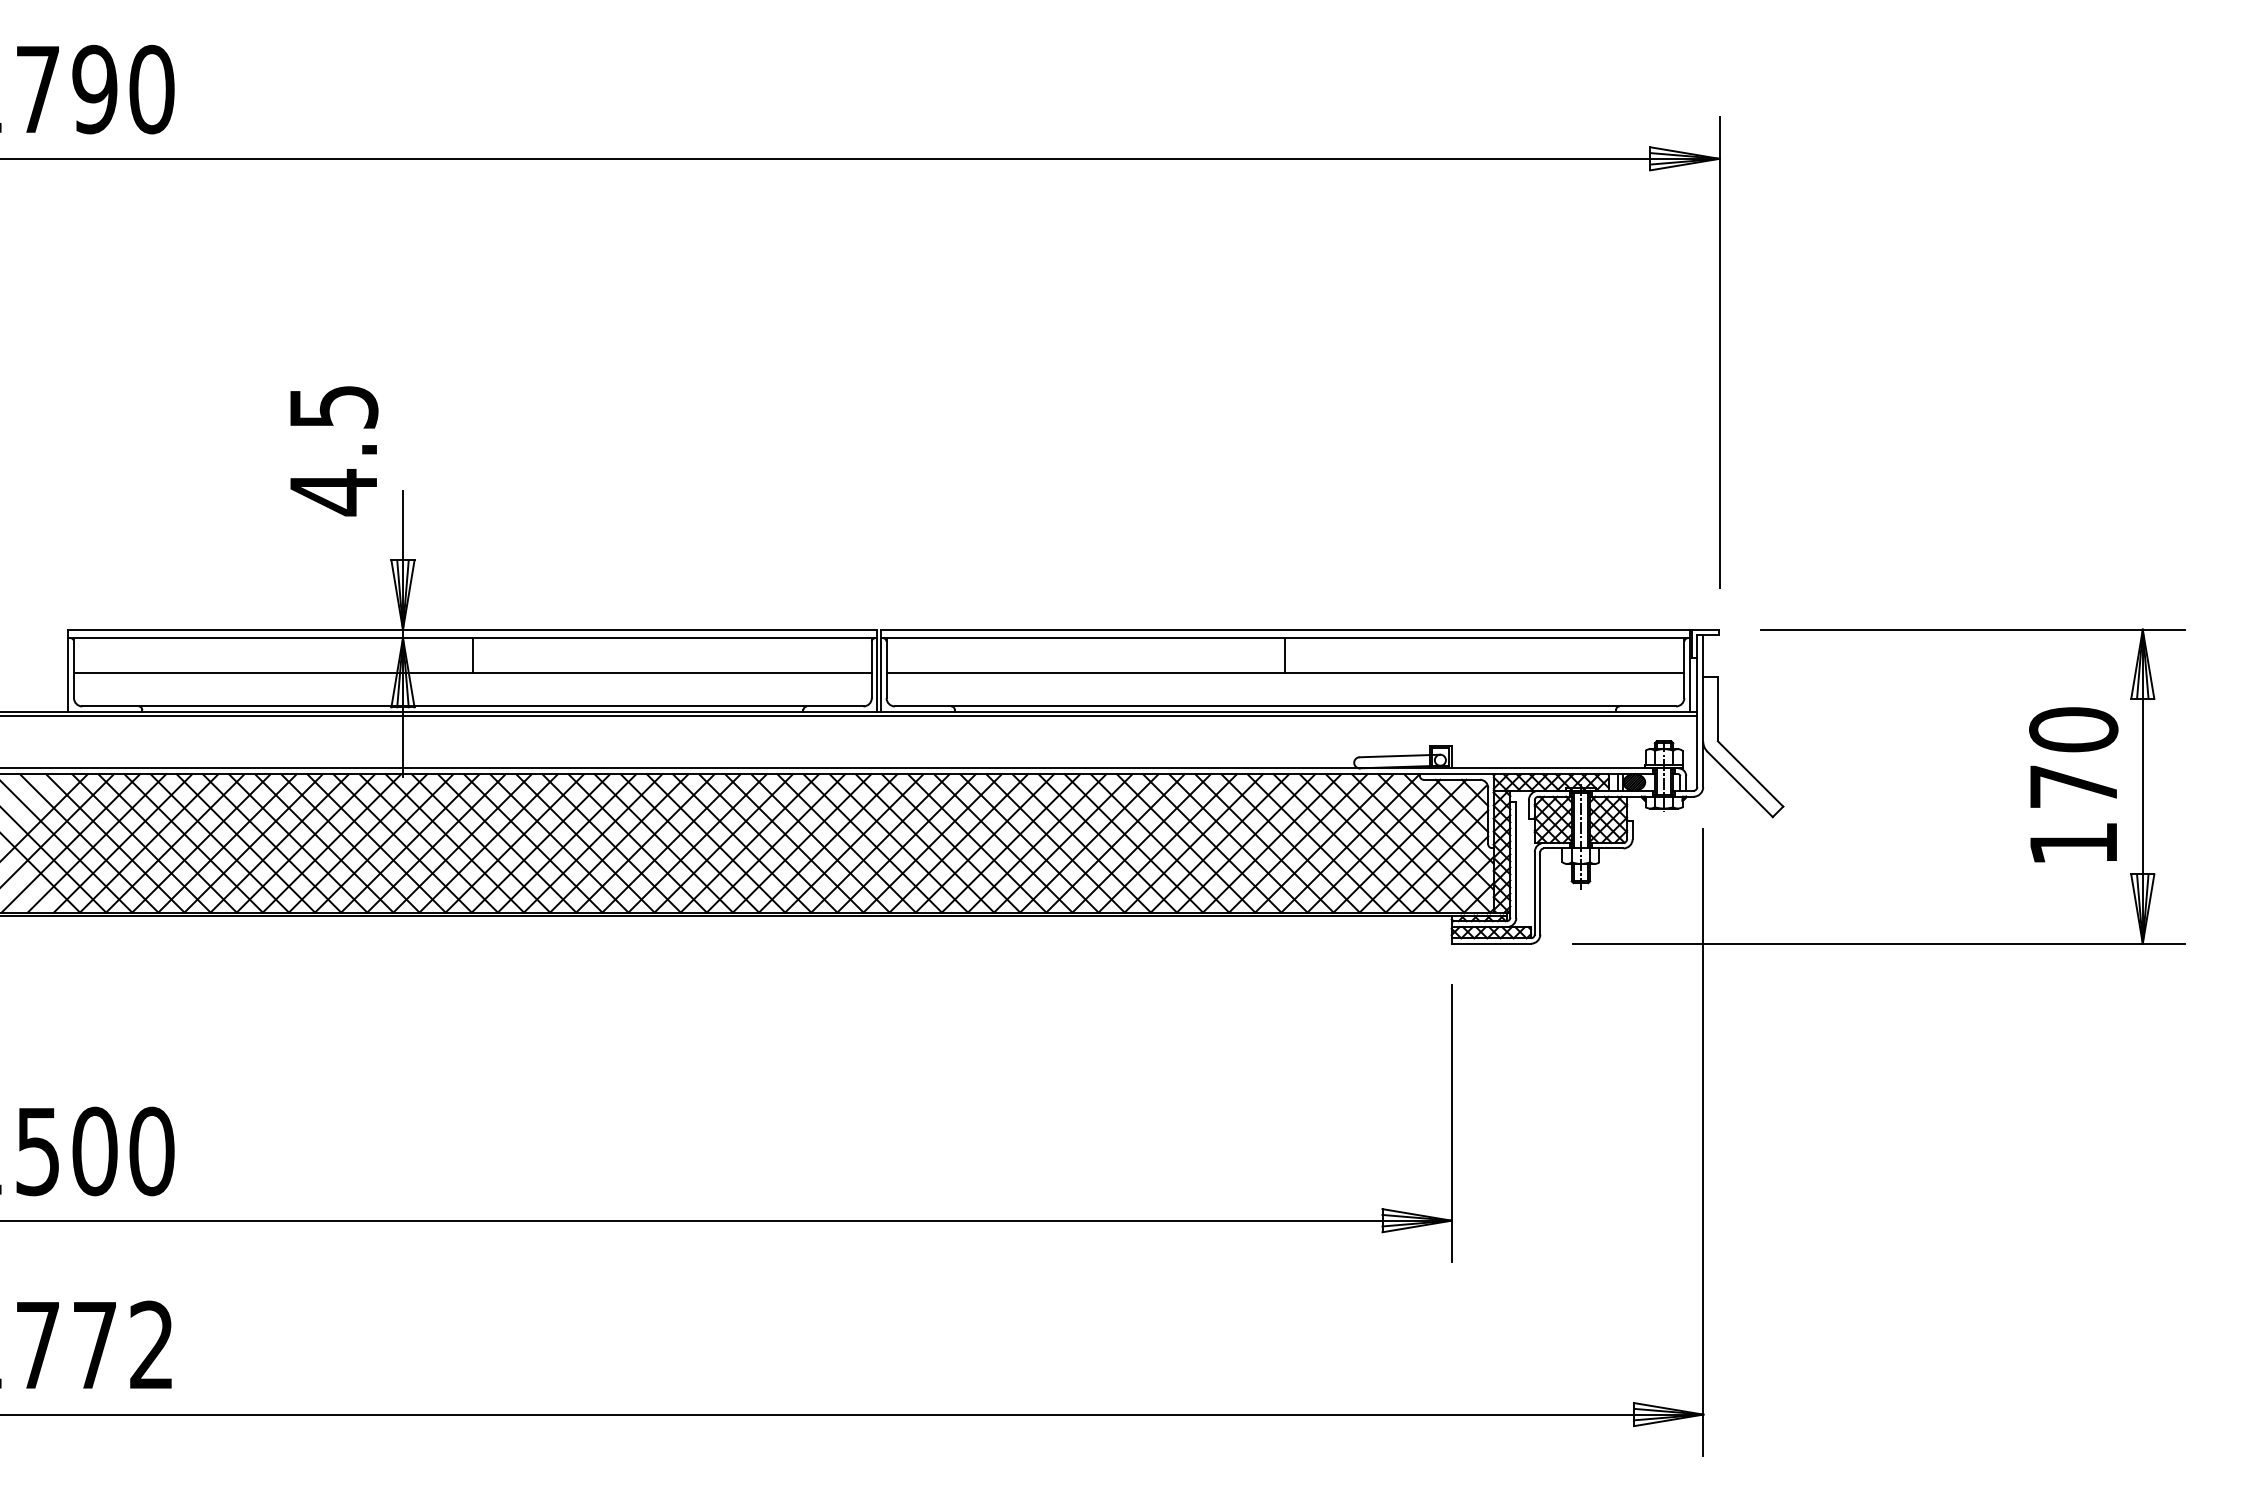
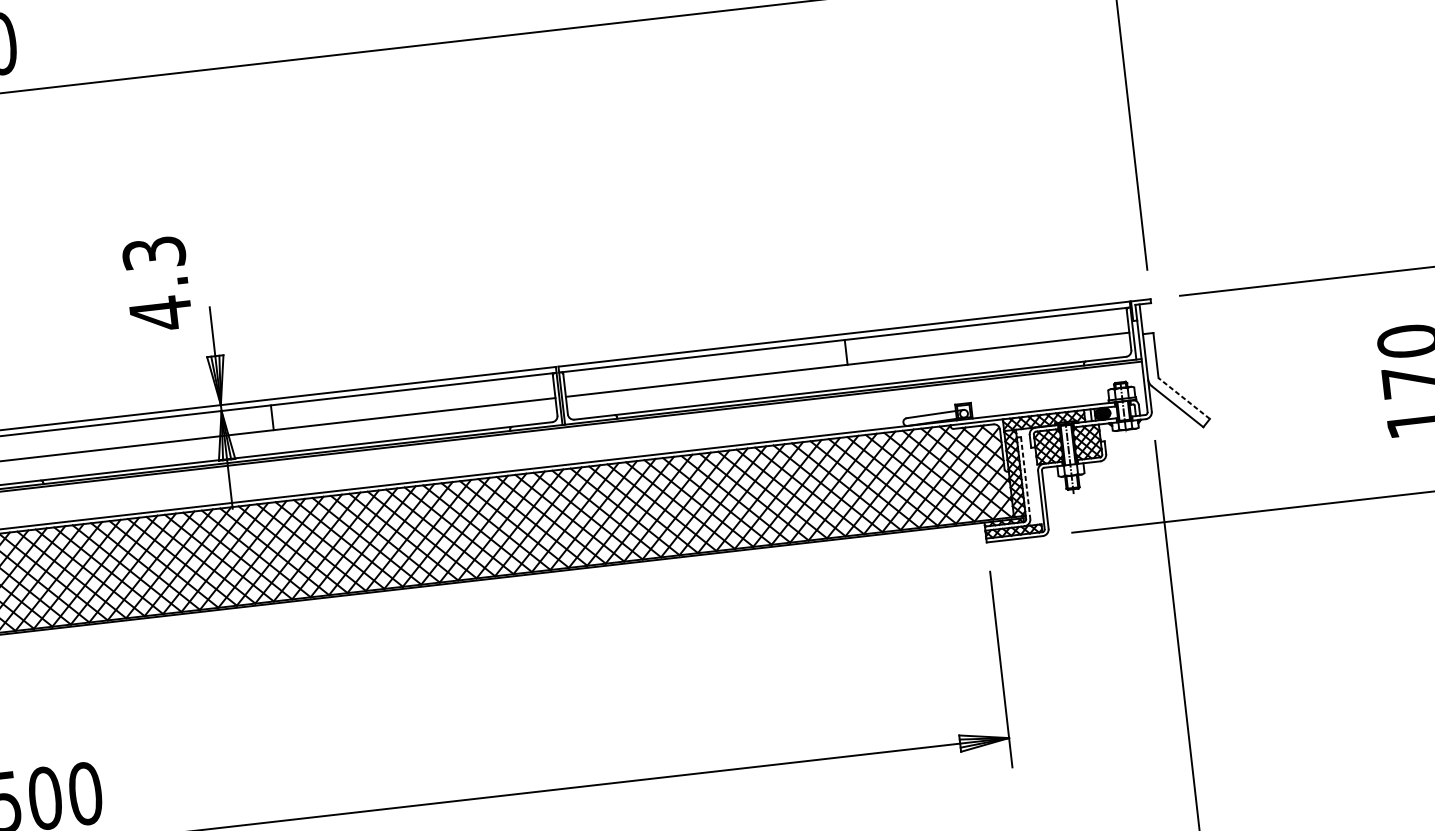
text: (333, 406) -> (153, 253), 4.5 -> 4.3
line: (1750, 773) -> (1184, 398), solid -> dashed
line: (1516, 859) -> (1025, 477), solid -> dashed

